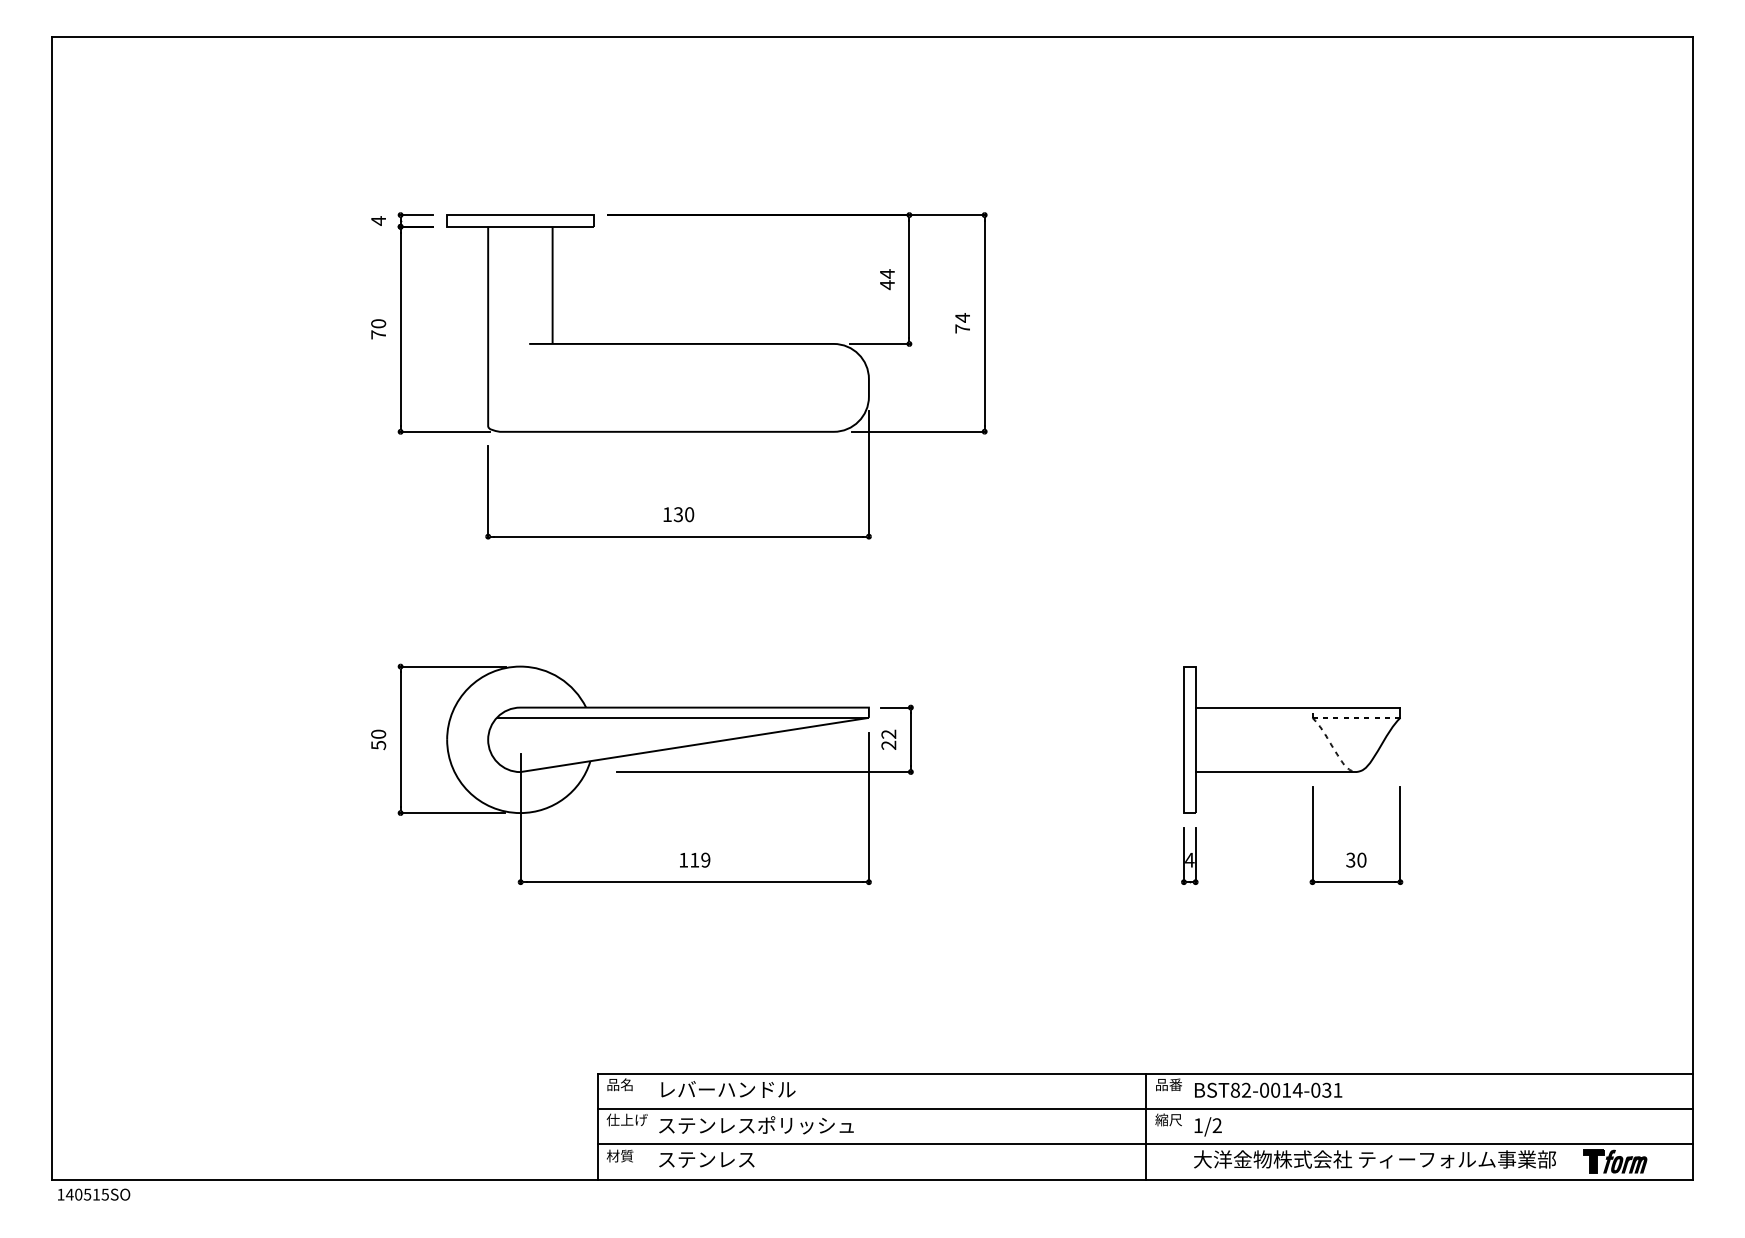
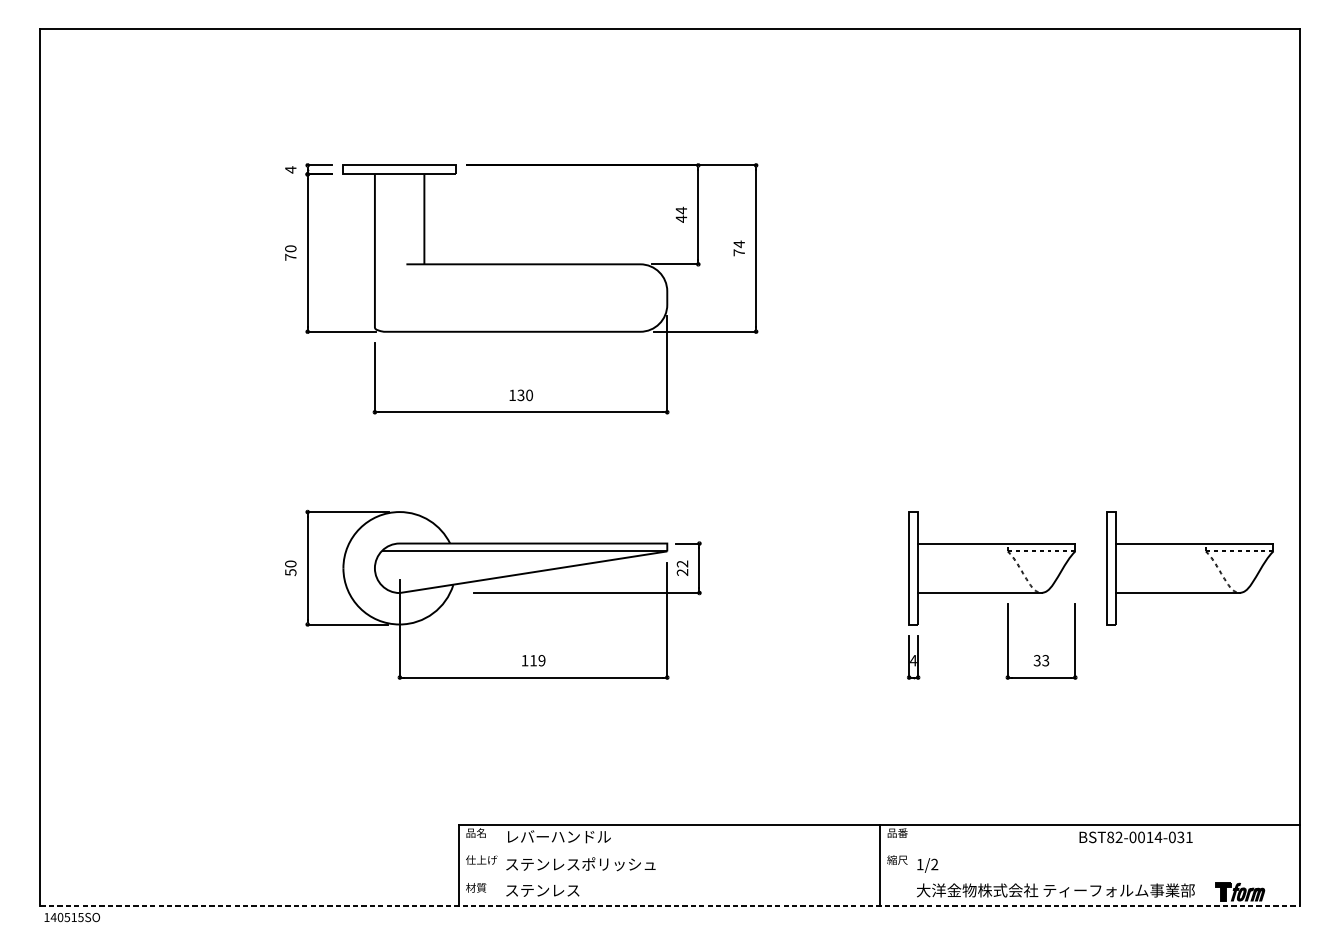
part: (1549, 739) -> (1189, 568), added
text: (1361, 859) -> (1045, 660), 30 -> 33
text: (1268, 1089) -> (1136, 836), moved
line: (1145, 1109) -> (879, 852), removed
line: (1145, 1144) -> (879, 878), removed
line: (872, 1179) -> (670, 905), solid -> dashed

